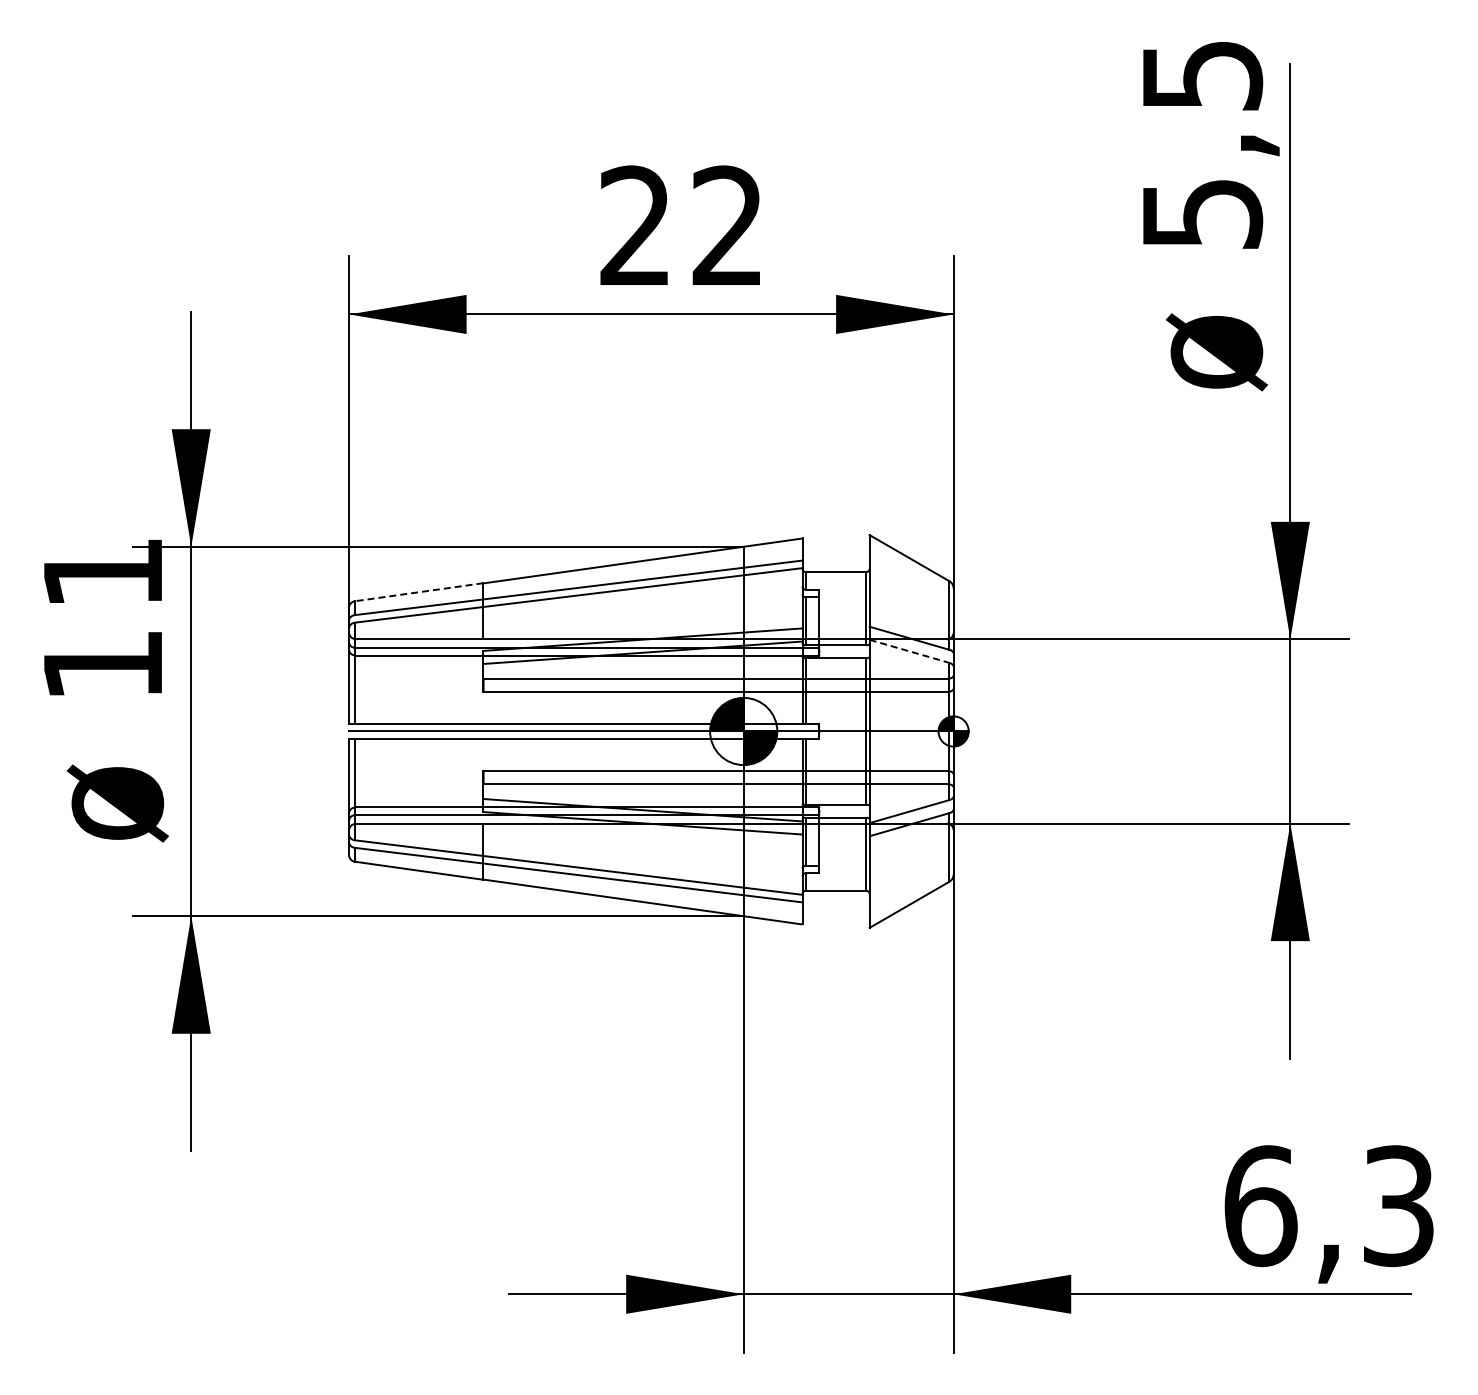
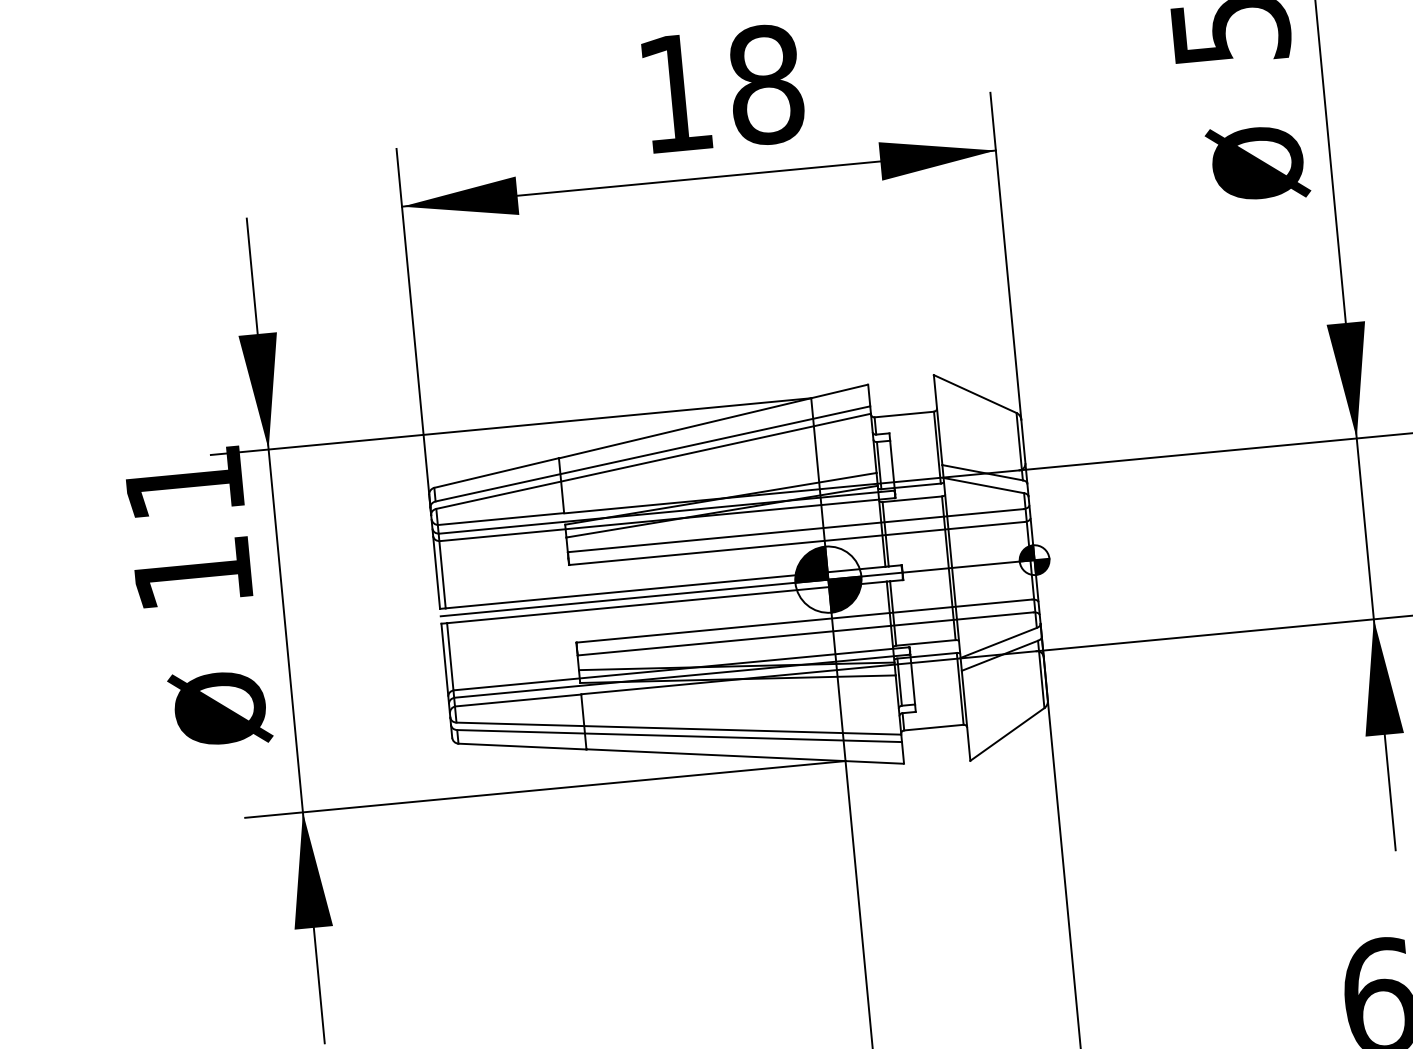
text: (682, 226) -> (721, 89), 22 -> 18
line: (419, 592) -> (497, 473), dashed -> solid
line: (909, 651) -> (983, 485), dashed -> solid

